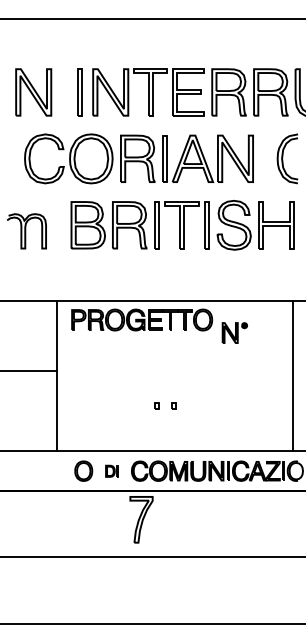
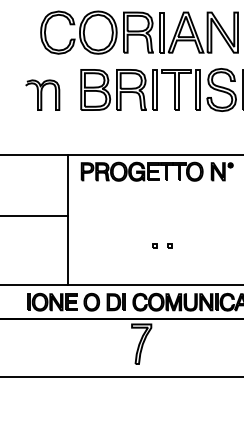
part: (234, 332) -> (221, 171), moved
part: (37, 470) -> (51, 301), added
part: (111, 471) -> (115, 302), size x1.67

